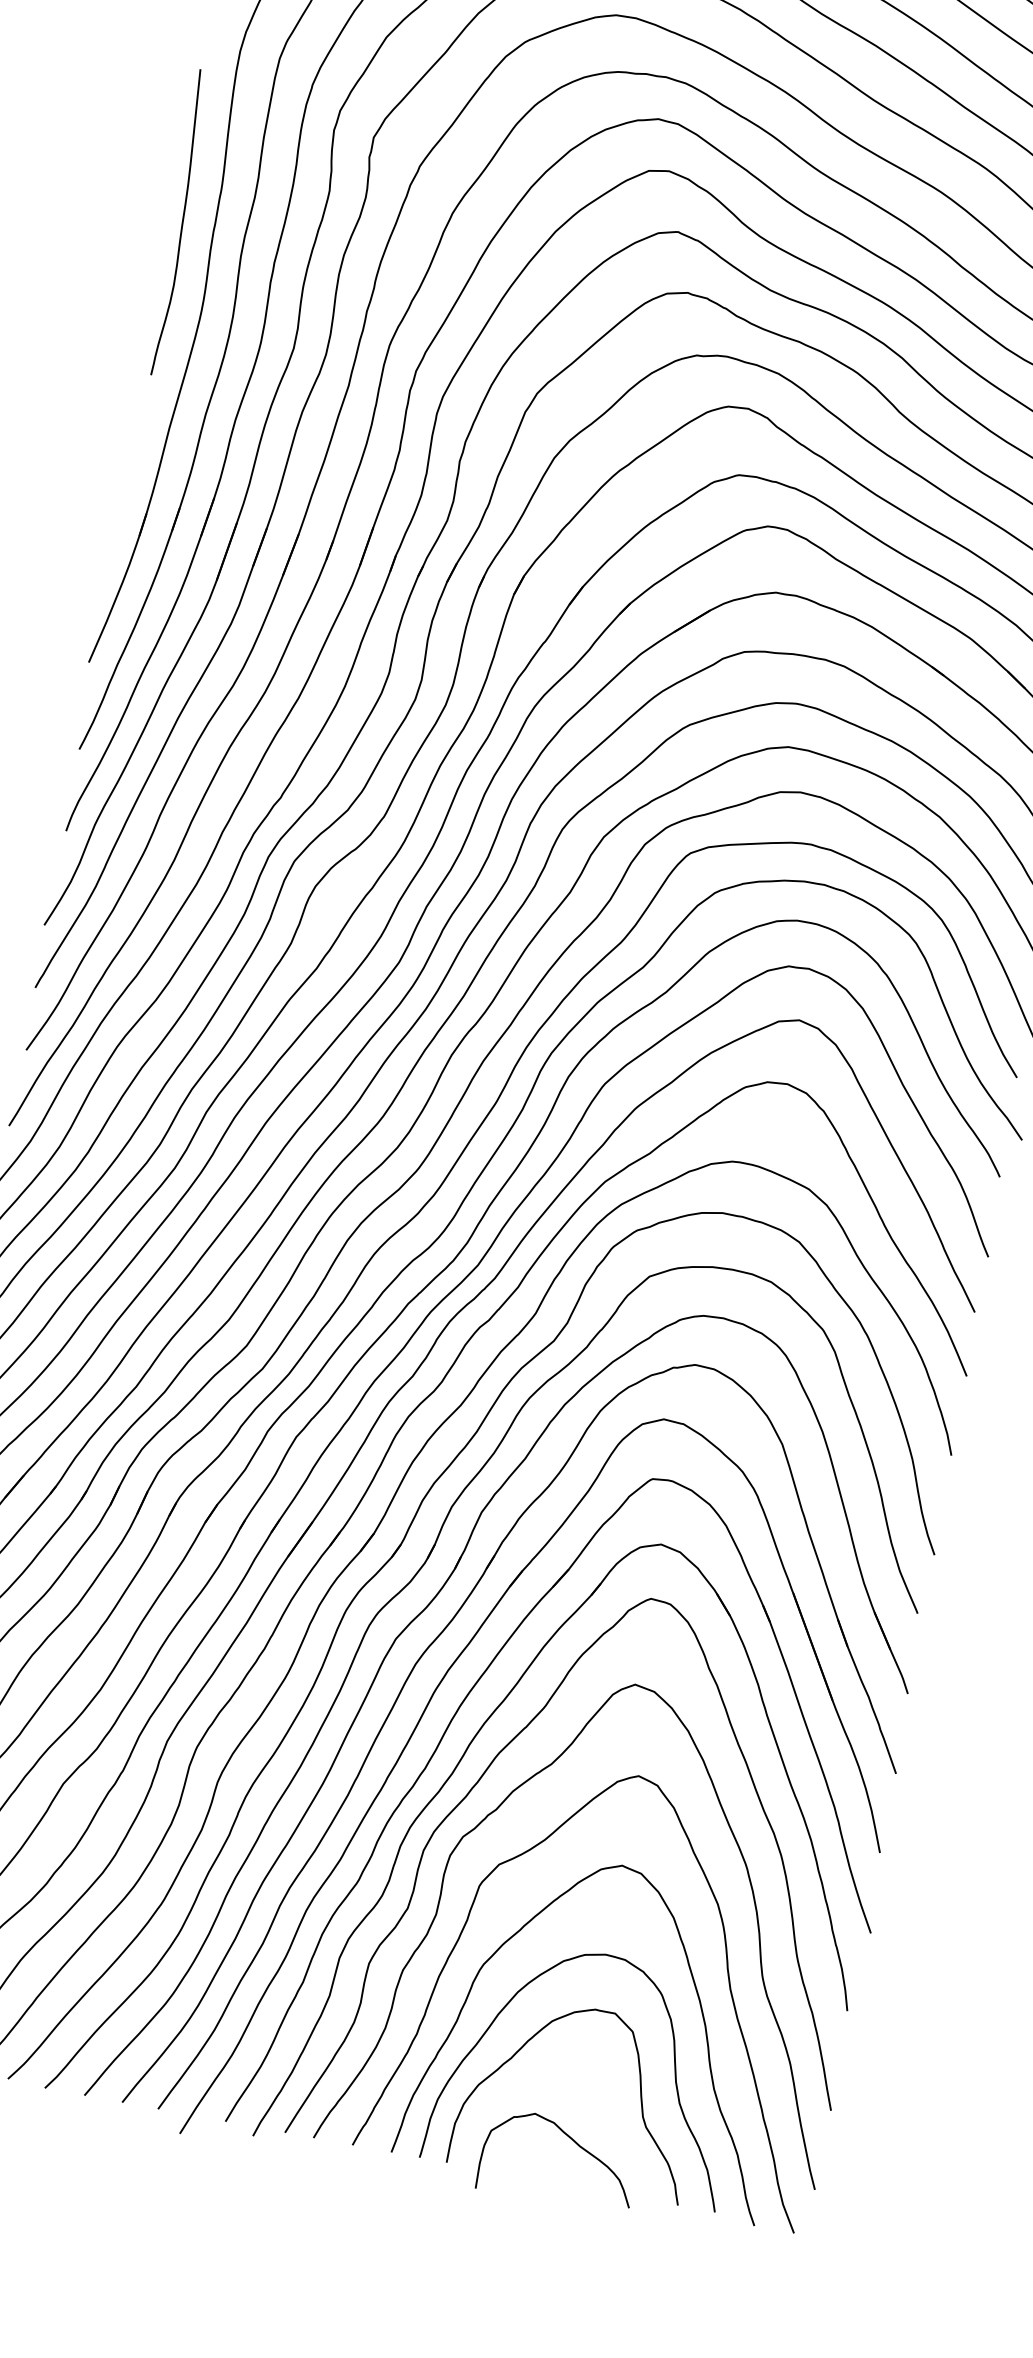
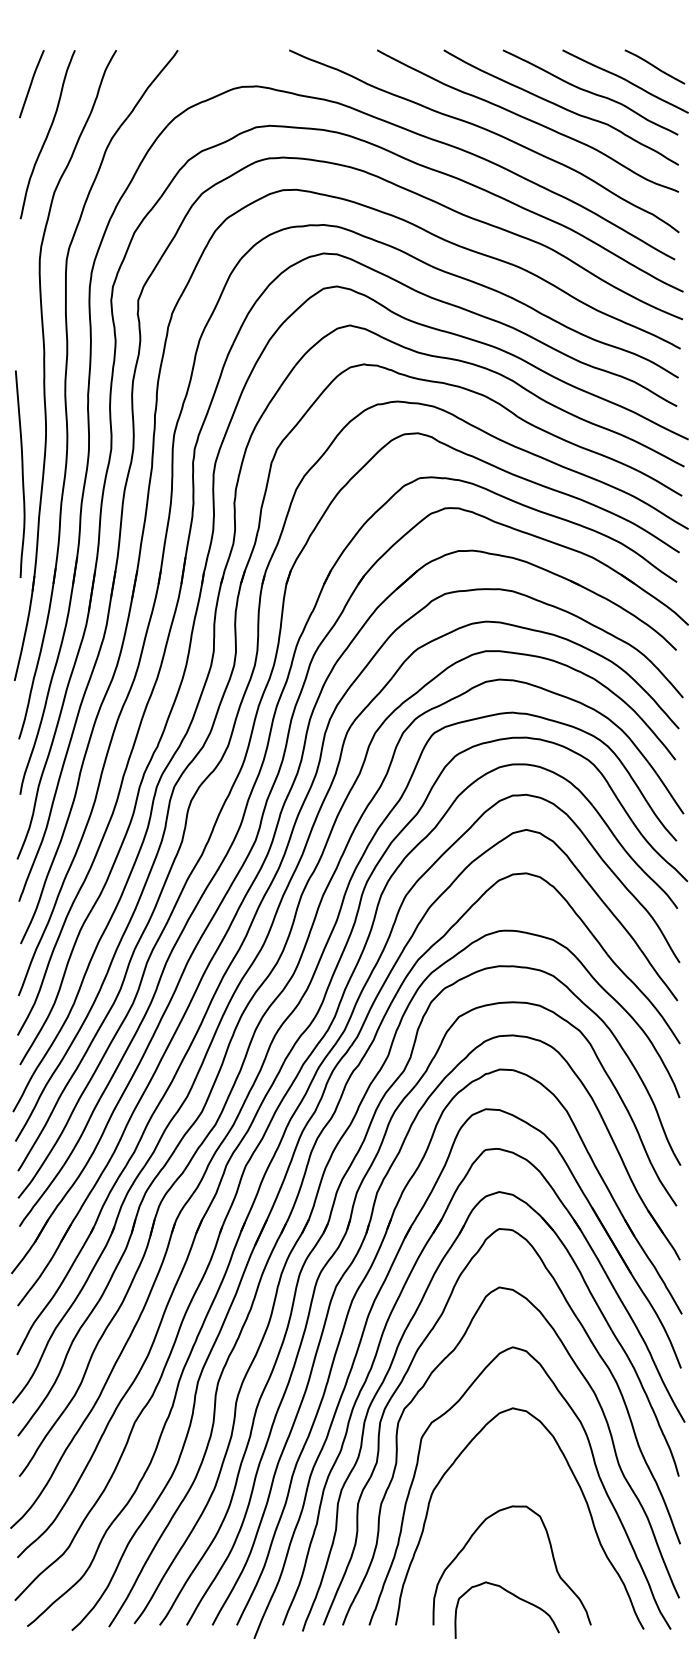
curve: (180, 221) -> (21, 473), moved
curve: (673, 2062) -> (570, 1531), removed

